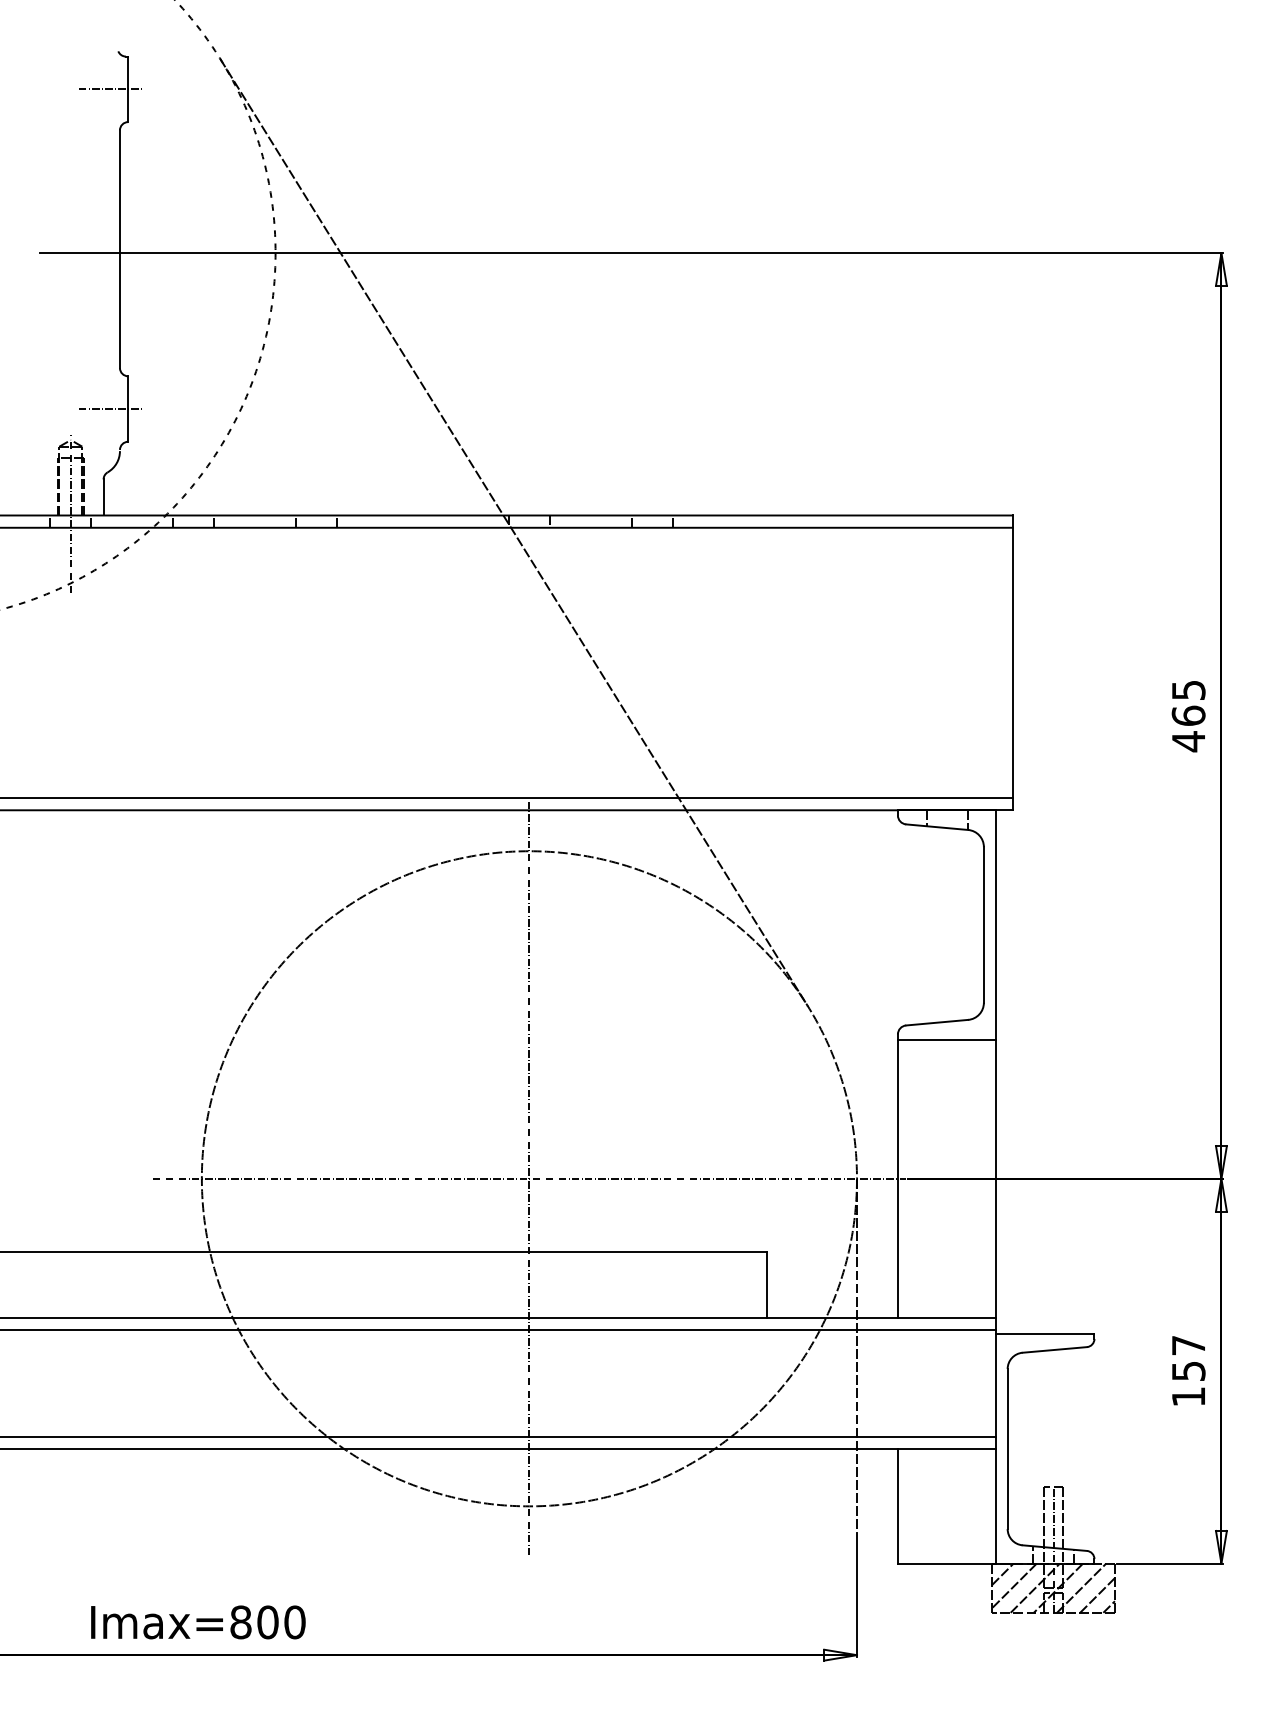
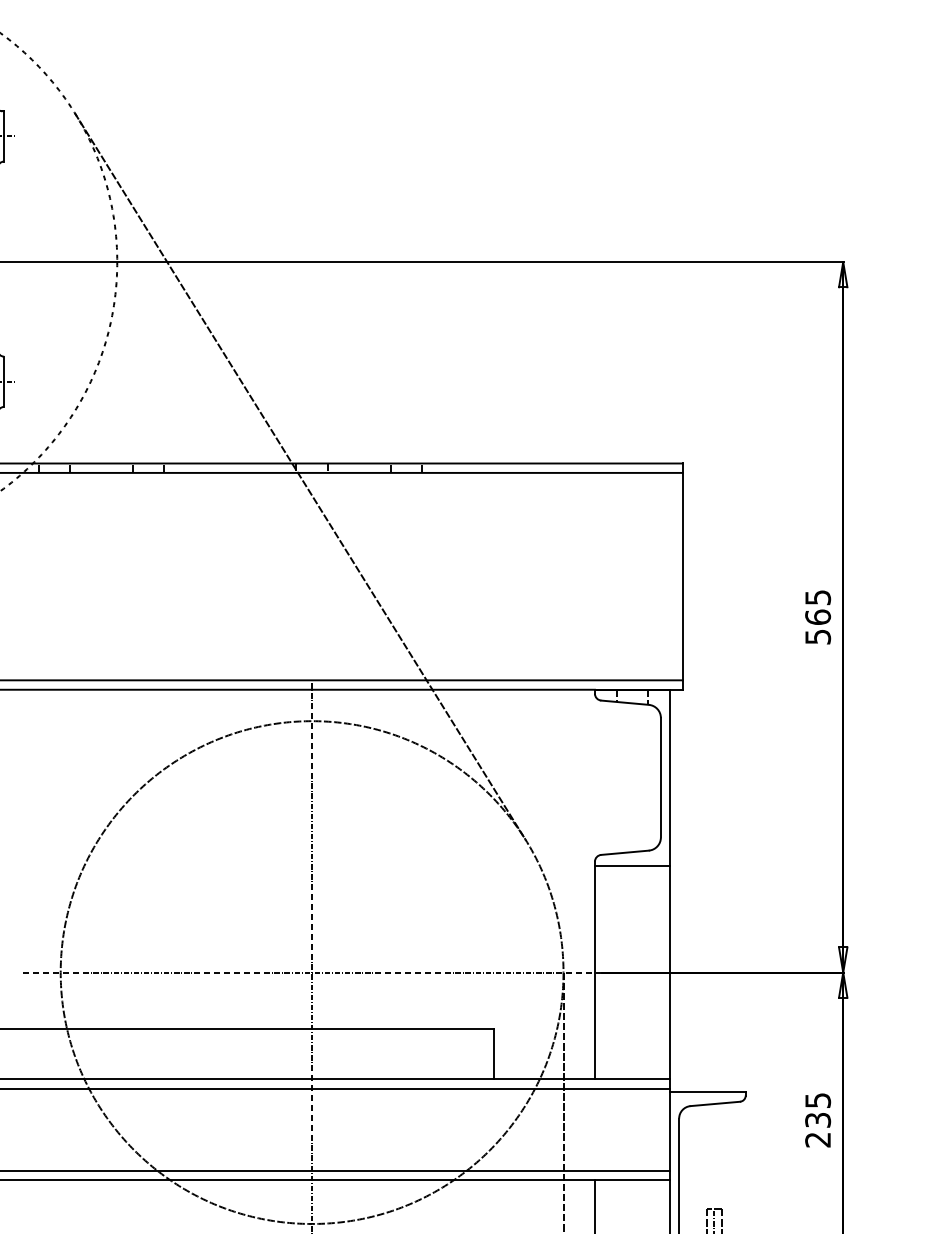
text: (1188, 741) -> (817, 636), 465 -> 565
text: (1188, 1371) -> (817, 1120), 157 -> 235

